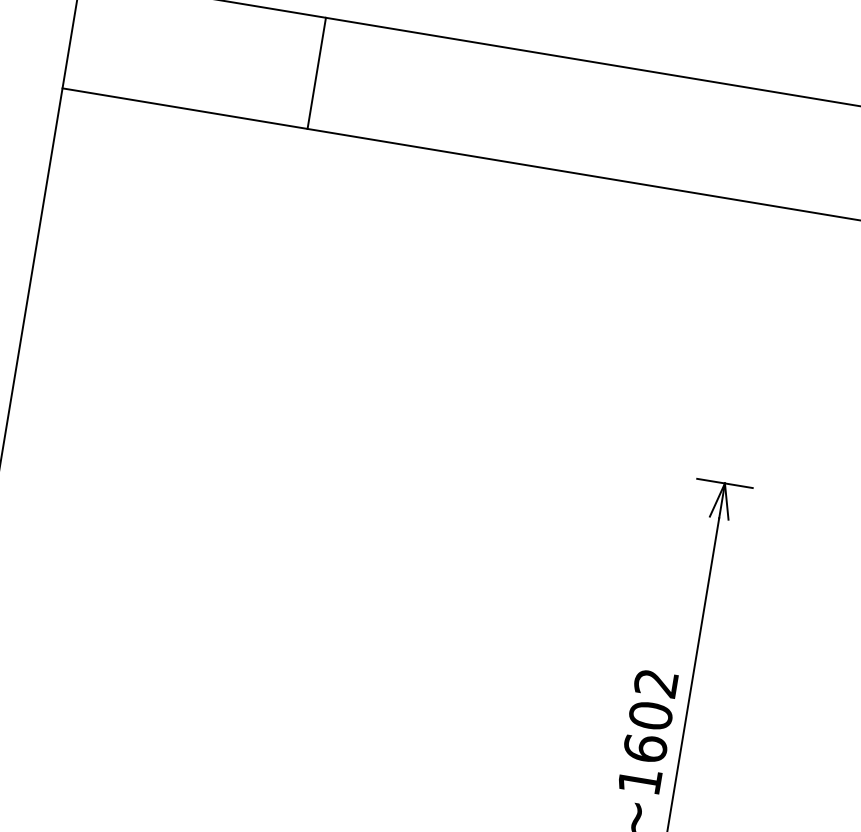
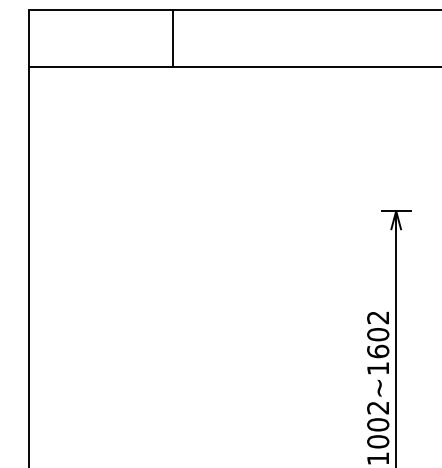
line: (315, 73) -> (172, 38), moved

